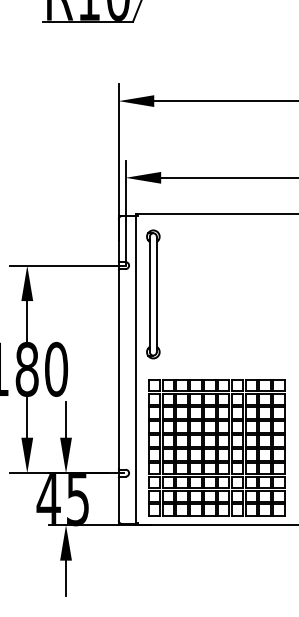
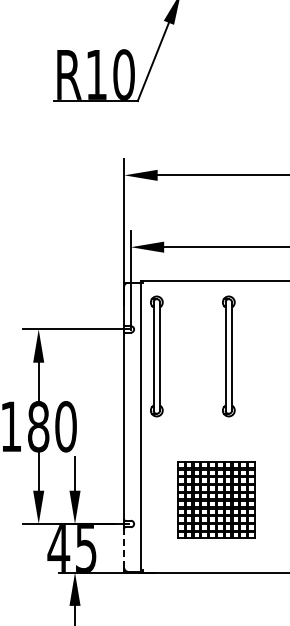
part: (229, 294) -> (228, 356), added
part: (217, 447) -> (216, 499), size x0.6
line: (118, 499) -> (124, 548), solid -> dashed

